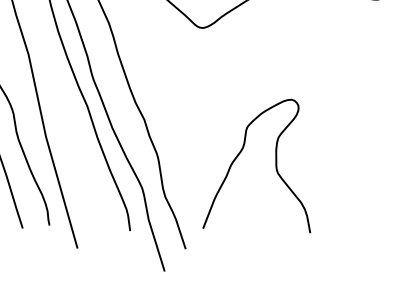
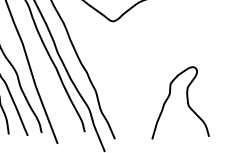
curve: (273, 161) -> (186, 100), moved

